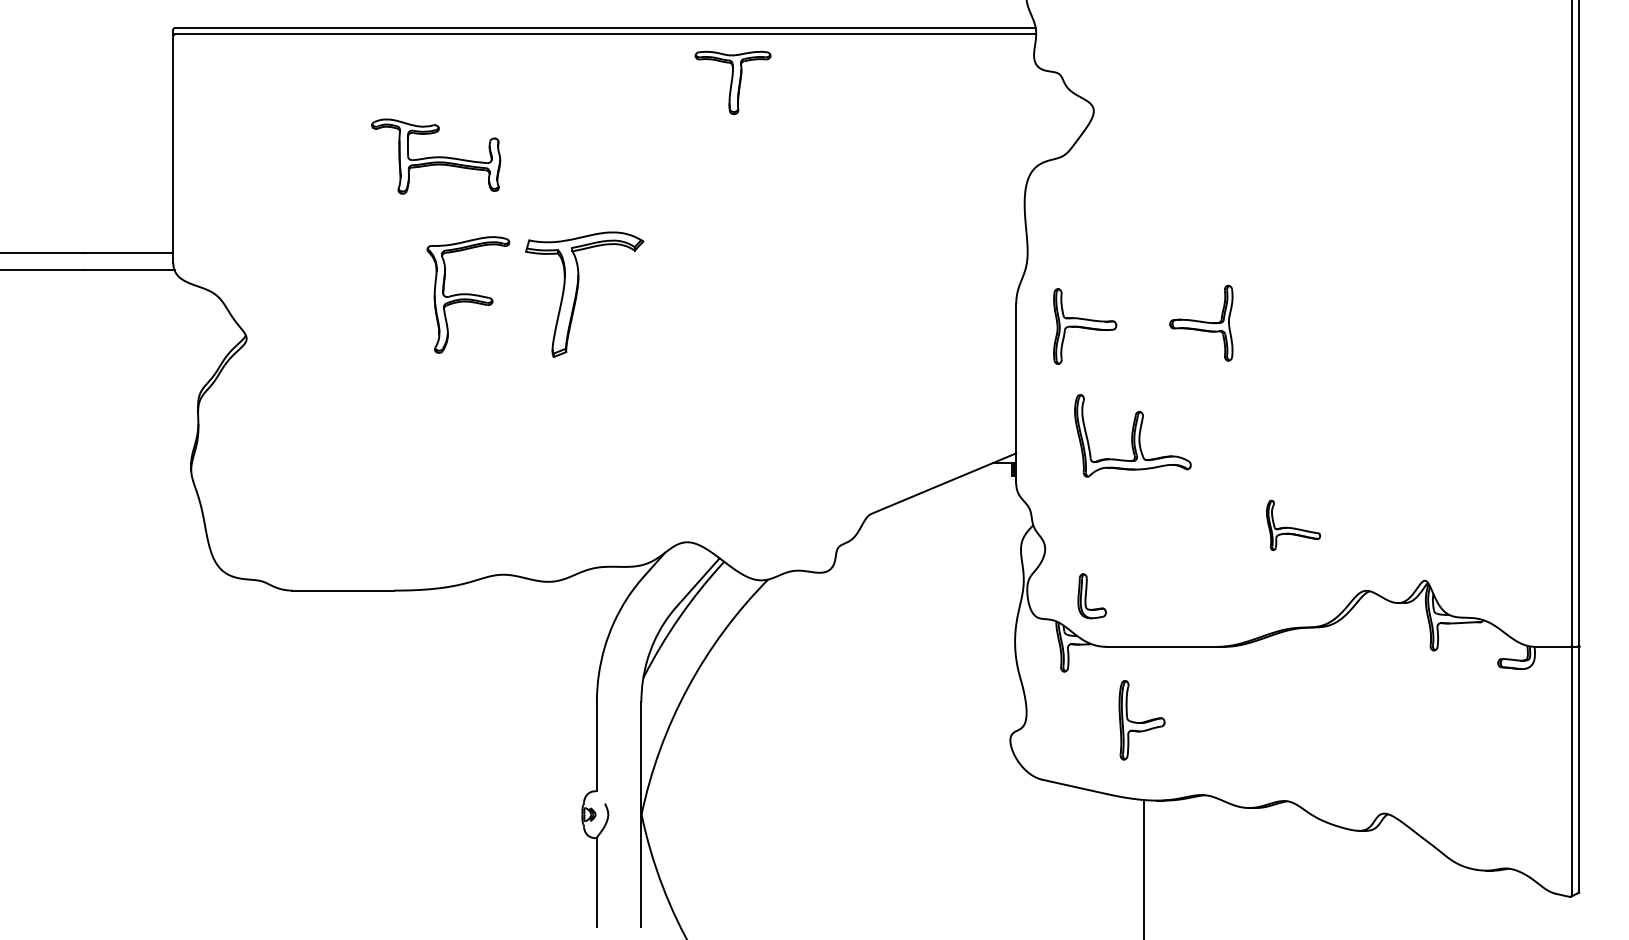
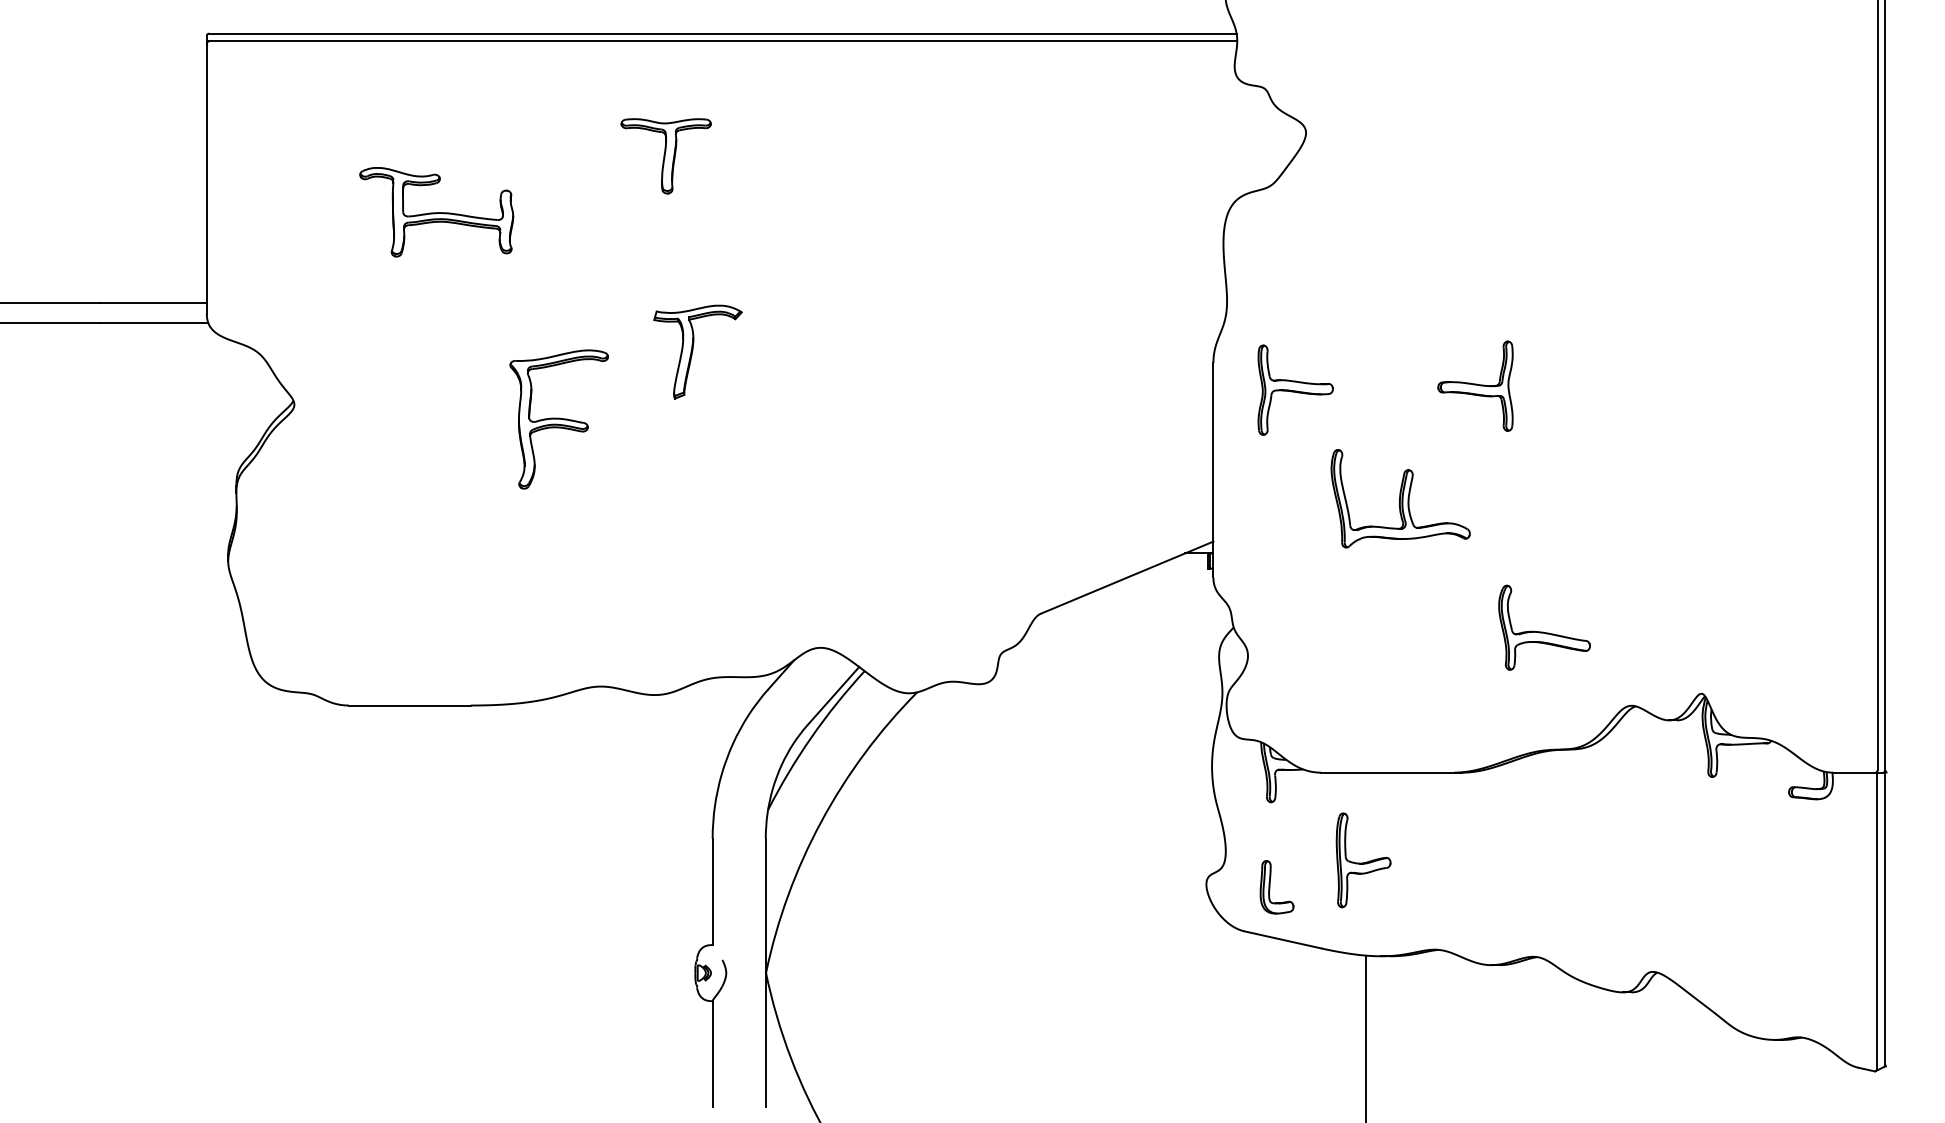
part: (732, 83) -> (665, 156), moved
part: (435, 156) -> (436, 212), moved
part: (467, 294) -> (558, 419), moved
part: (584, 294) -> (697, 351), size x0.62
part: (1201, 322) -> (1475, 385), moved
part: (1132, 435) -> (1400, 498), moved
part: (1293, 525) -> (1544, 627), size x1.43
part: (1091, 596) -> (1276, 887), moved

